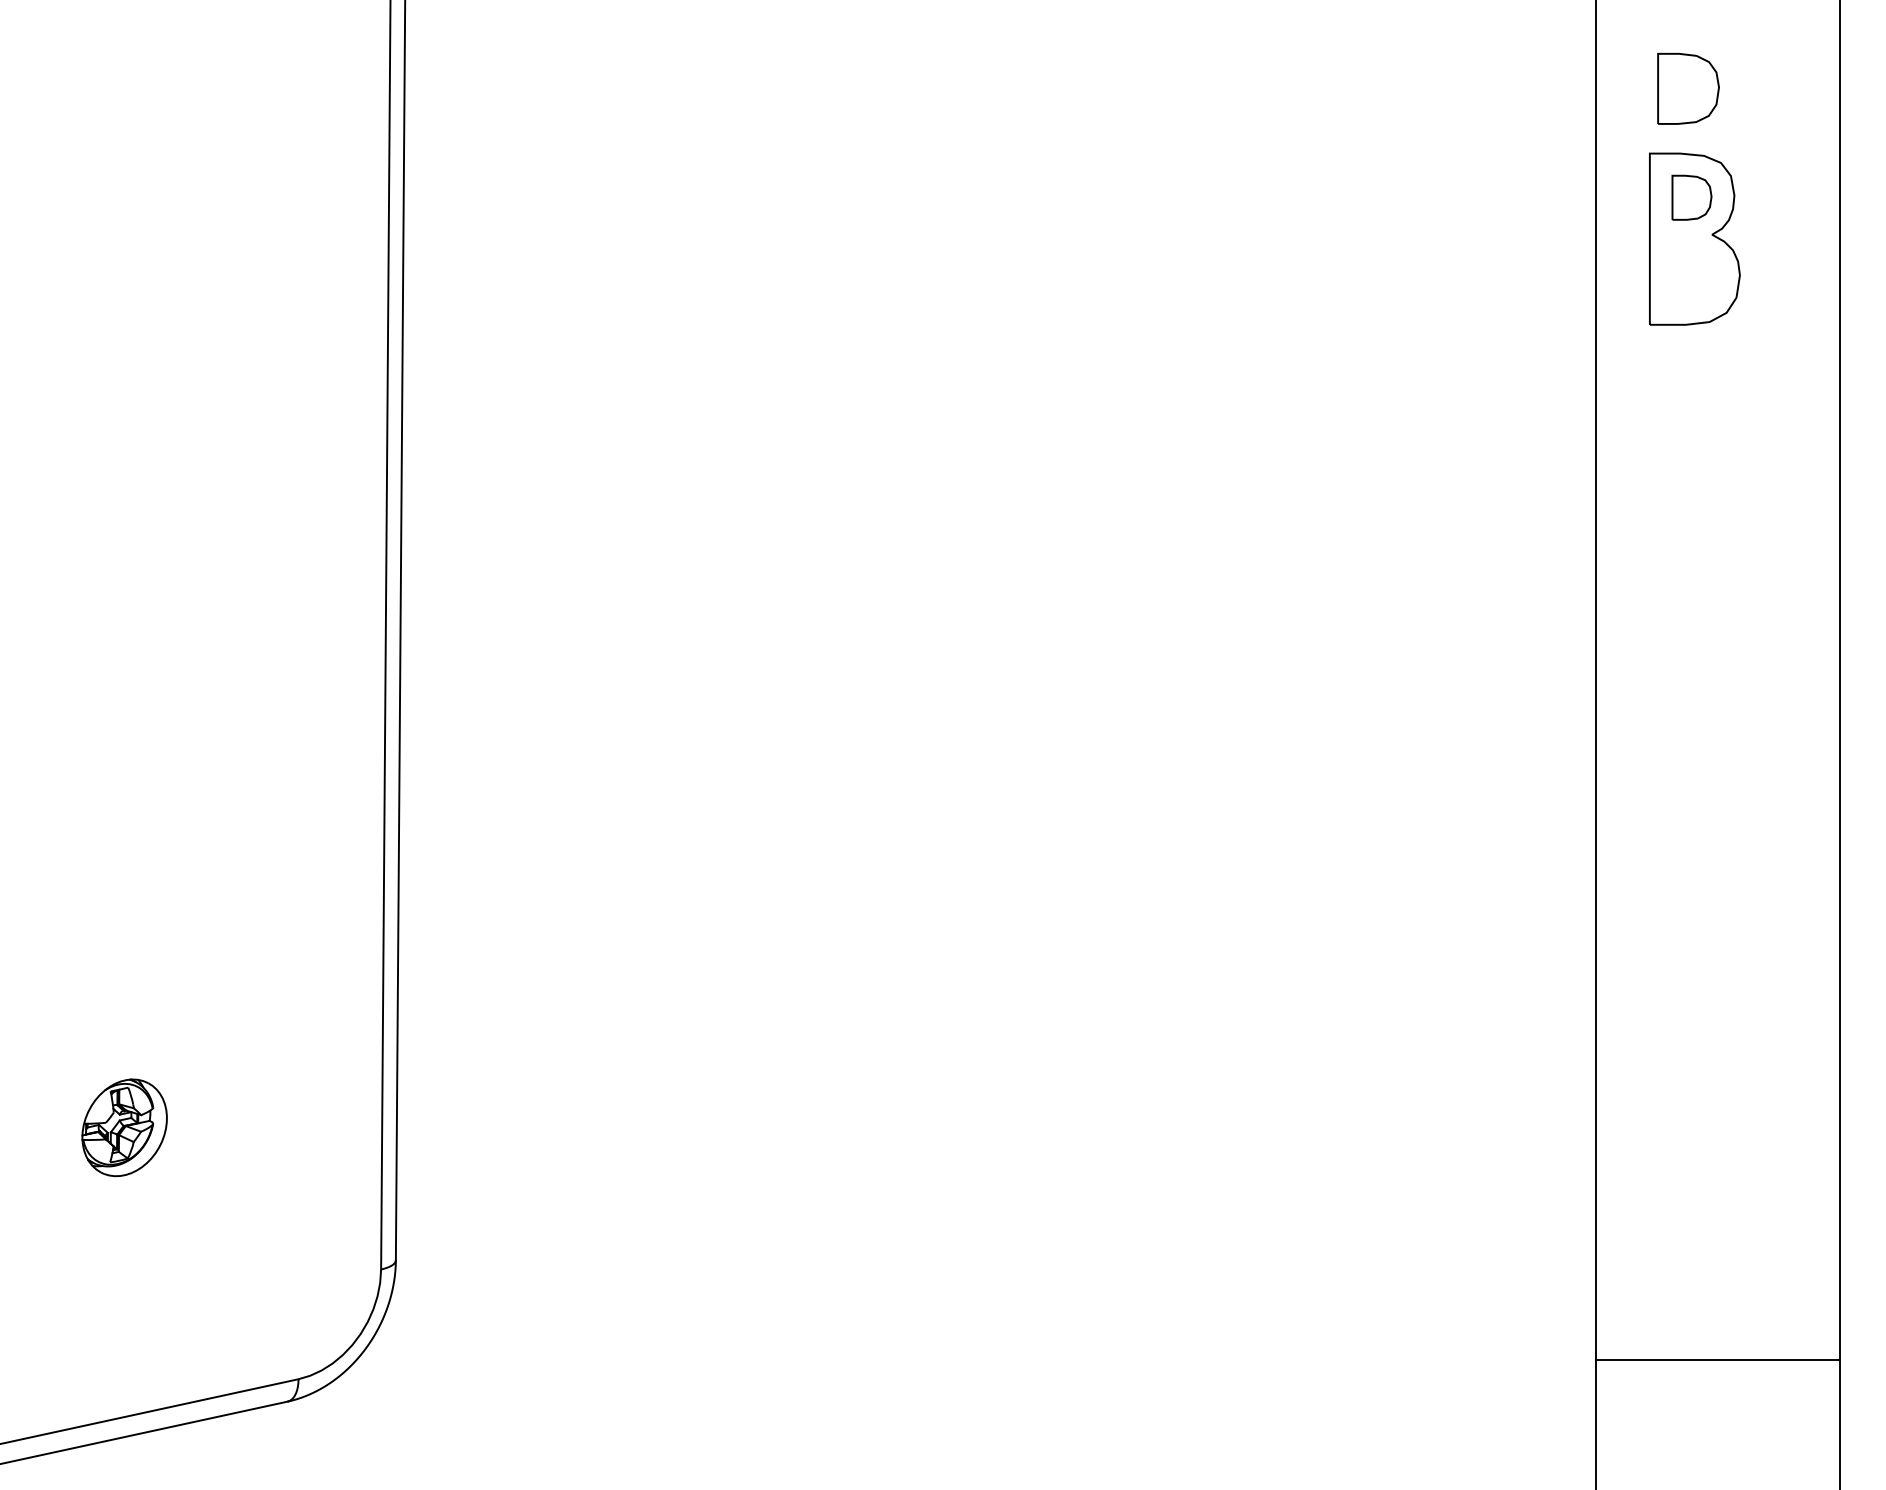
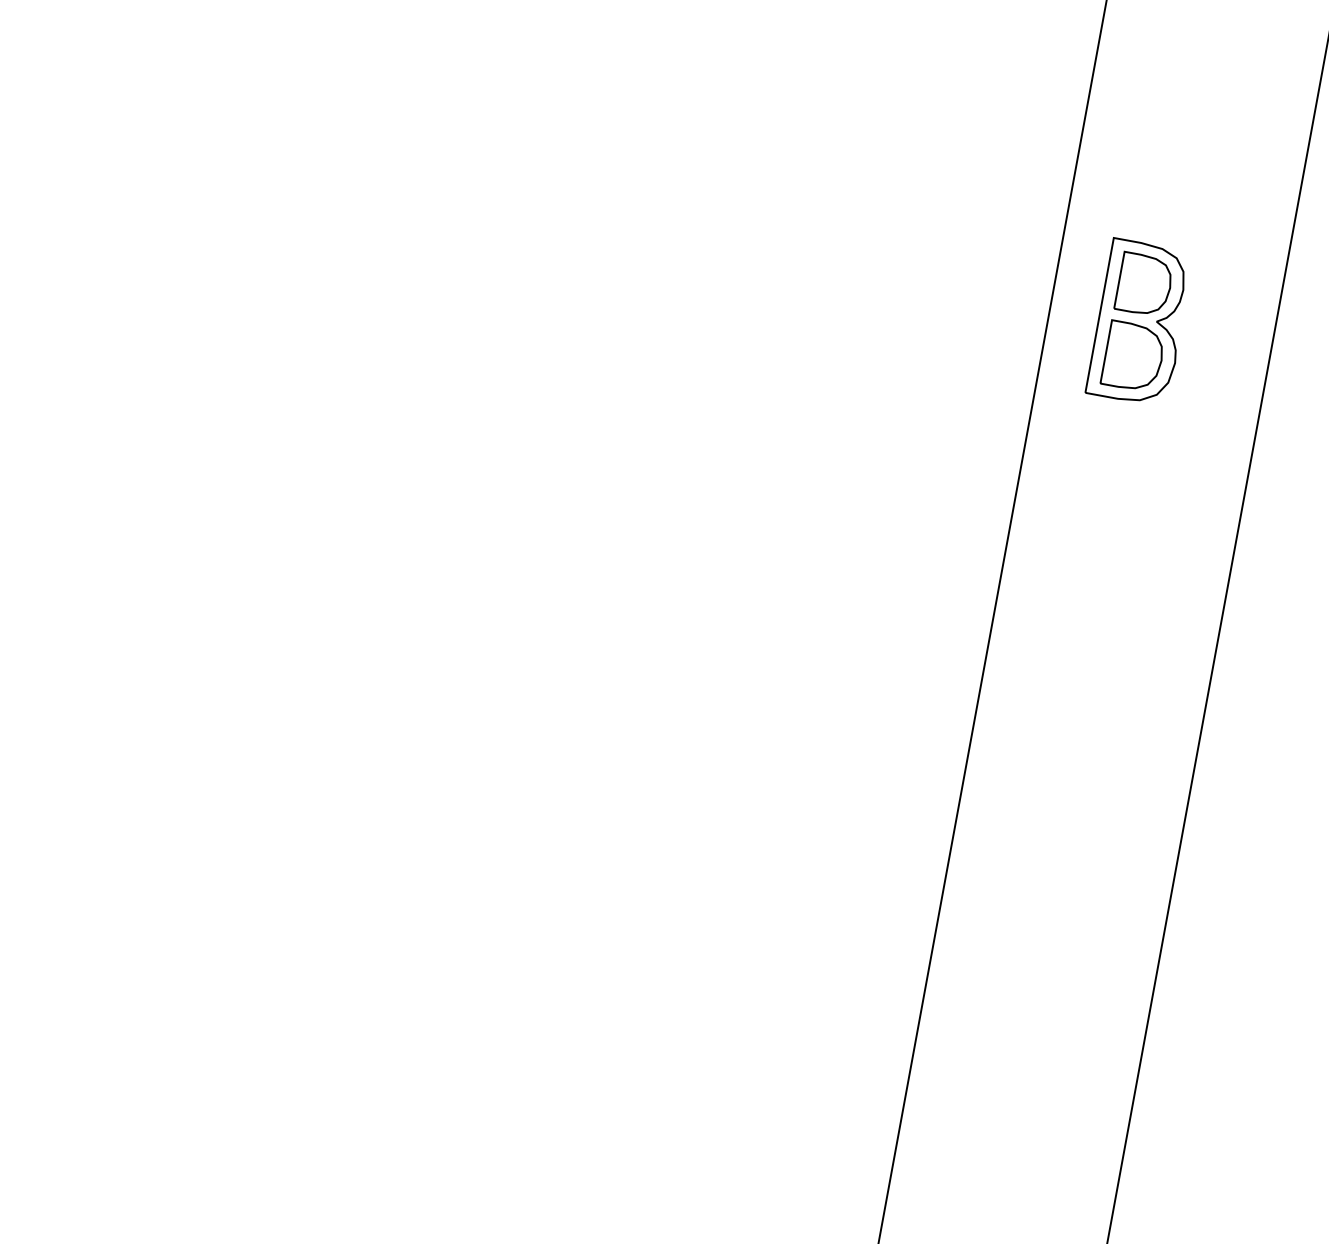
part: (1688, 88) -> (1133, 356), moved
part: (1691, 197) -> (1144, 284), size x1.43

